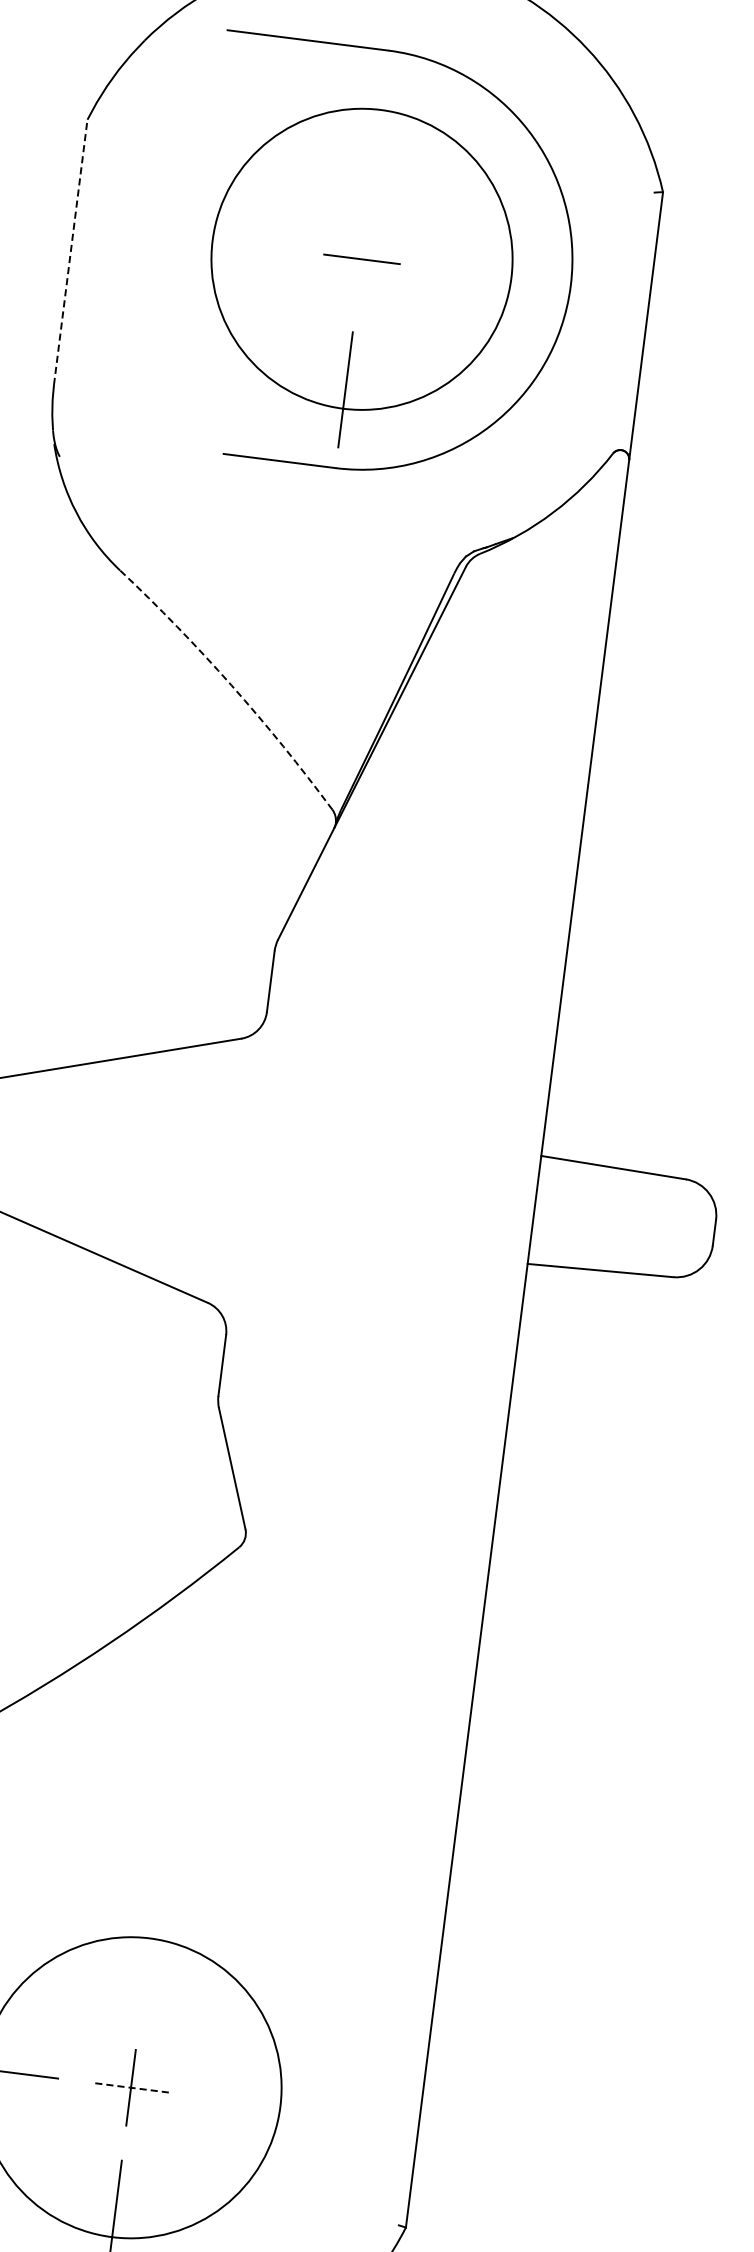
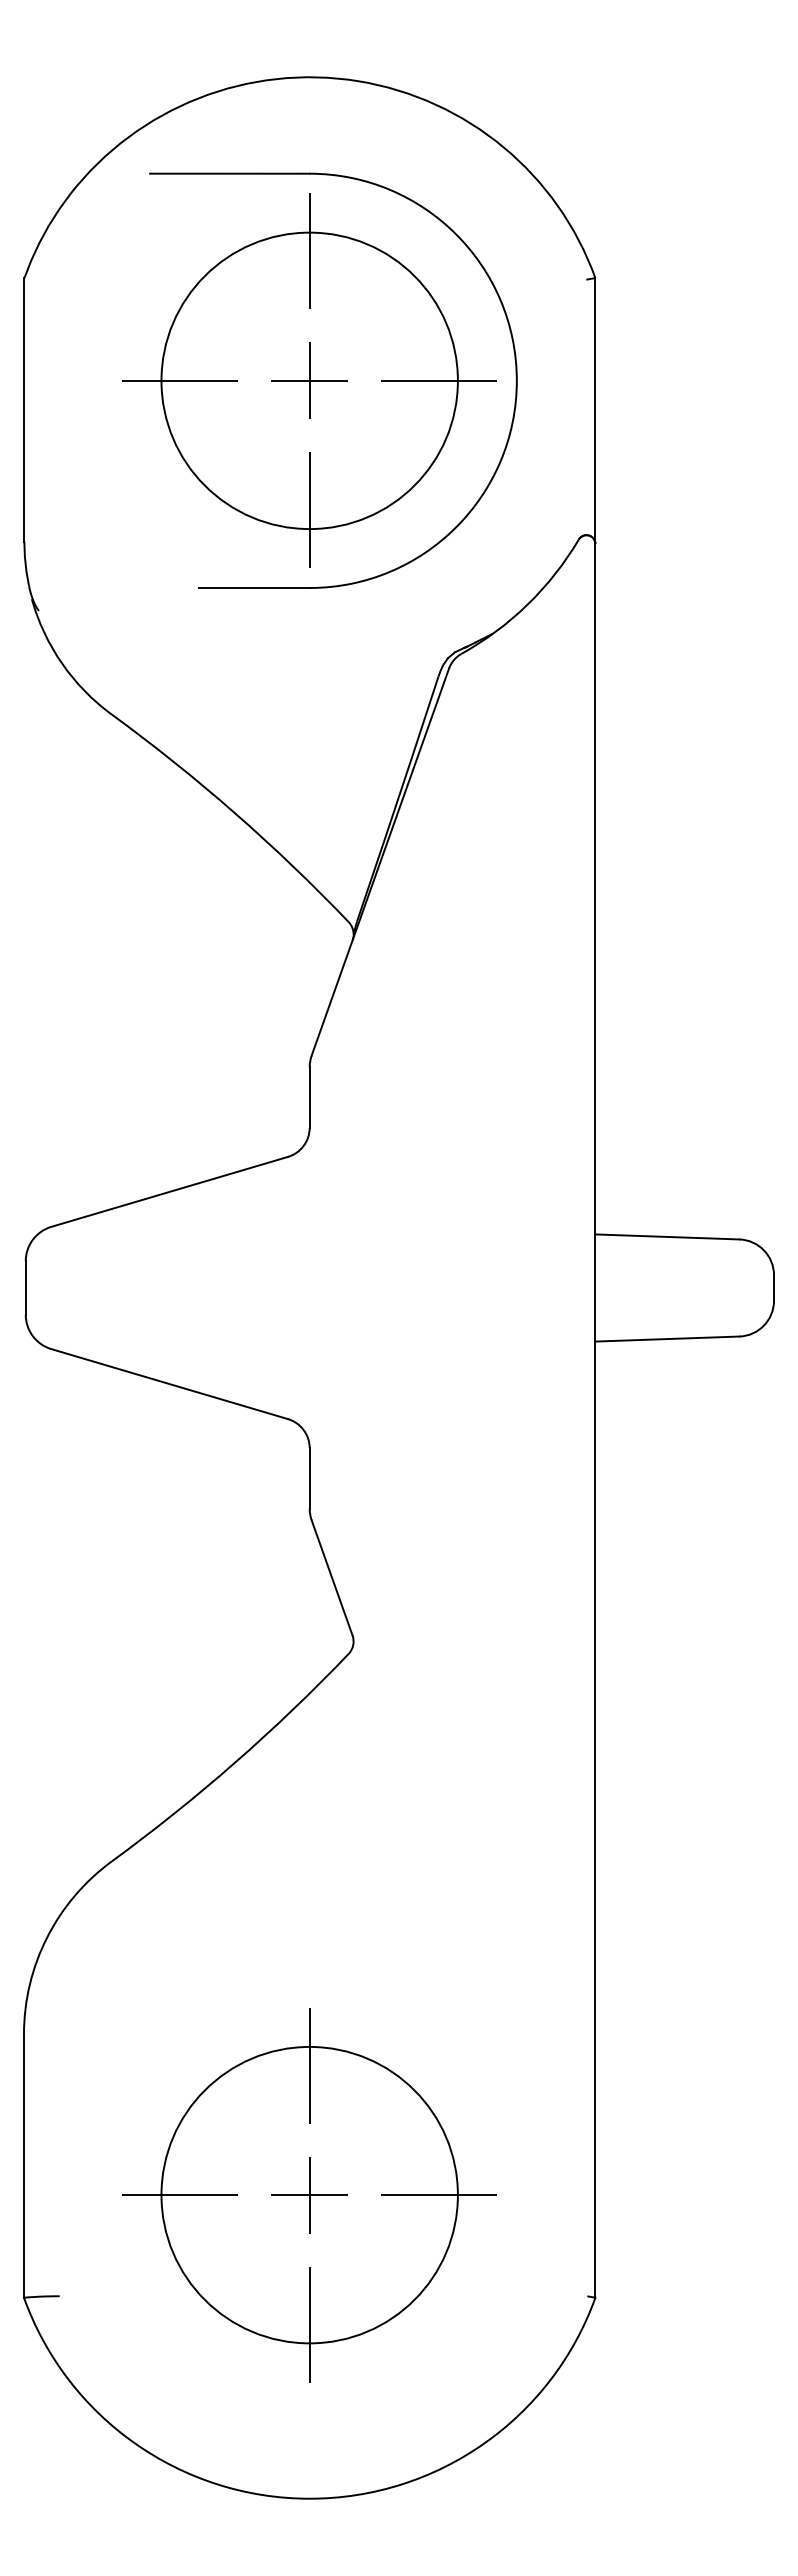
line: (378, 128) -> (309, 251), added
line: (231, 242) -> (180, 380), added
line: (70, 251) -> (24, 409), dashed -> solid
line: (361, 258) -> (309, 380), added
line: (492, 275) -> (439, 380), added
arc: (231, 685) -> (234, 813), dashed -> solid
line: (147, 1957) -> (309, 2065), added
line: (130, 2088) -> (309, 2195), dashed -> solid
line: (261, 2104) -> (439, 2195), added

